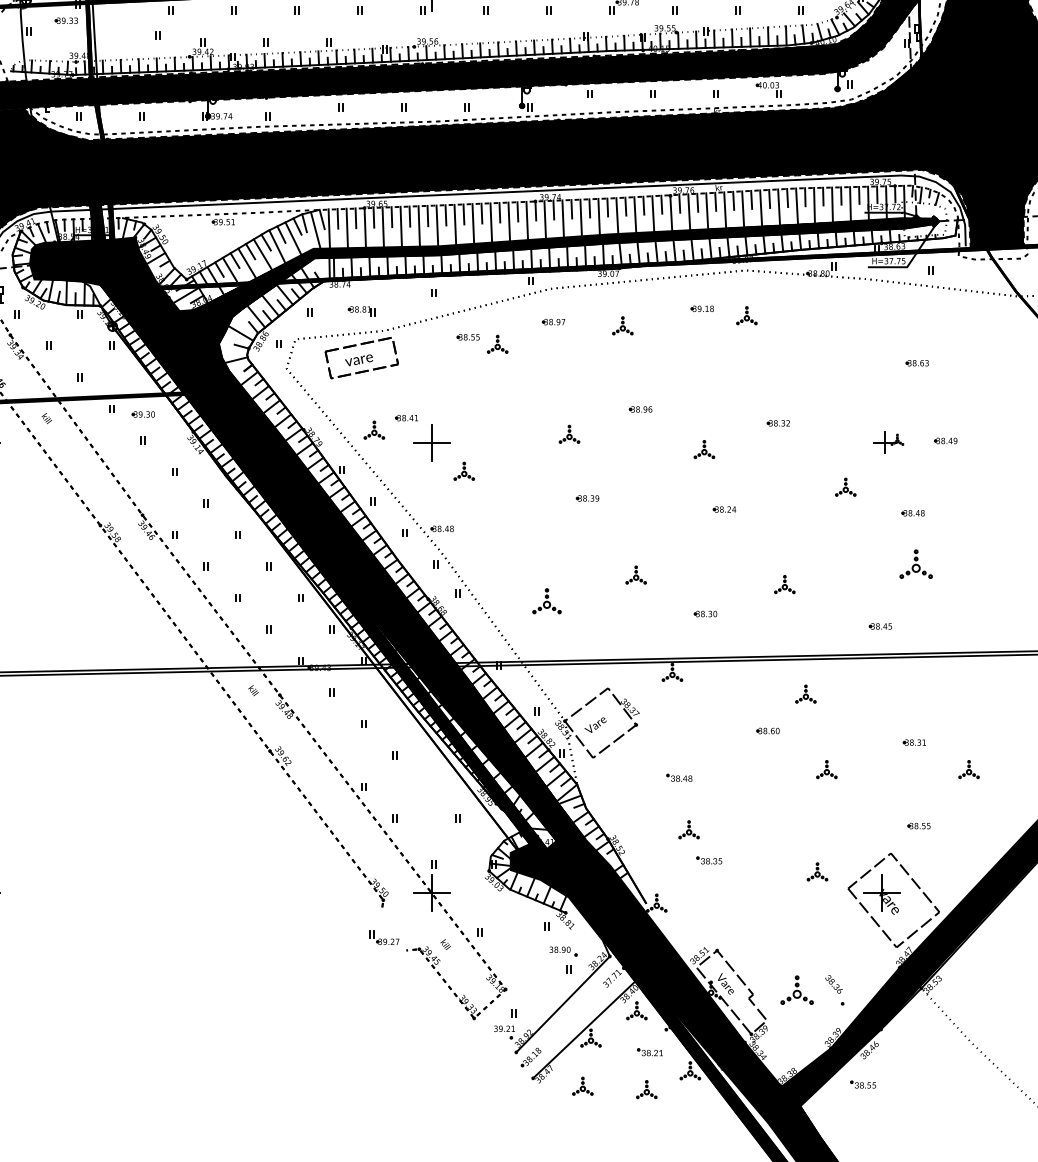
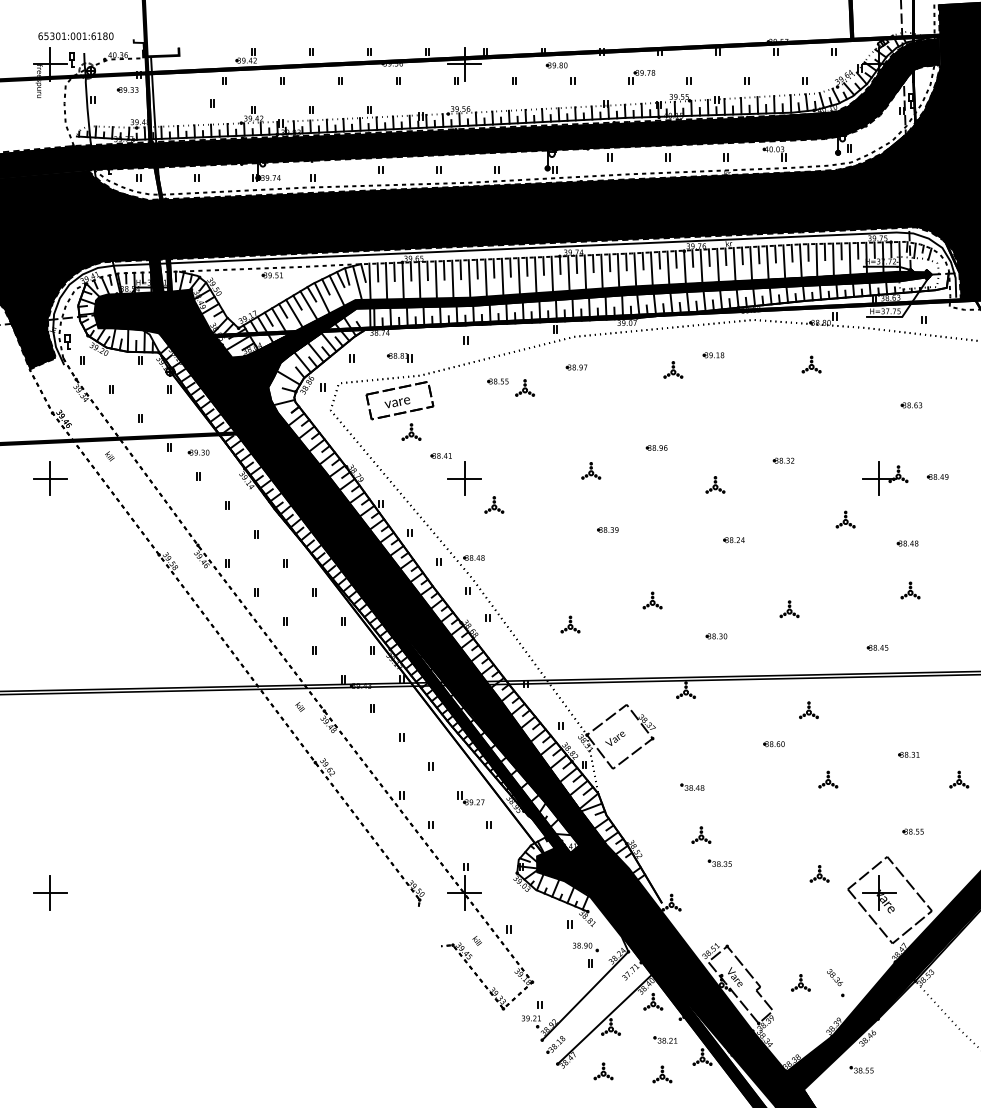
part: (746, 315) -> (811, 364), moved
part: (622, 325) -> (673, 369), moved
part: (374, 429) -> (411, 431), moved
part: (888, 442) -> (885, 478), size x1.67
part: (916, 564) -> (910, 590), size x0.62
part: (547, 601) -> (570, 624), size x0.71
part: (384, 937) -> (470, 798), moved
part: (796, 989) -> (800, 982), size x0.62

